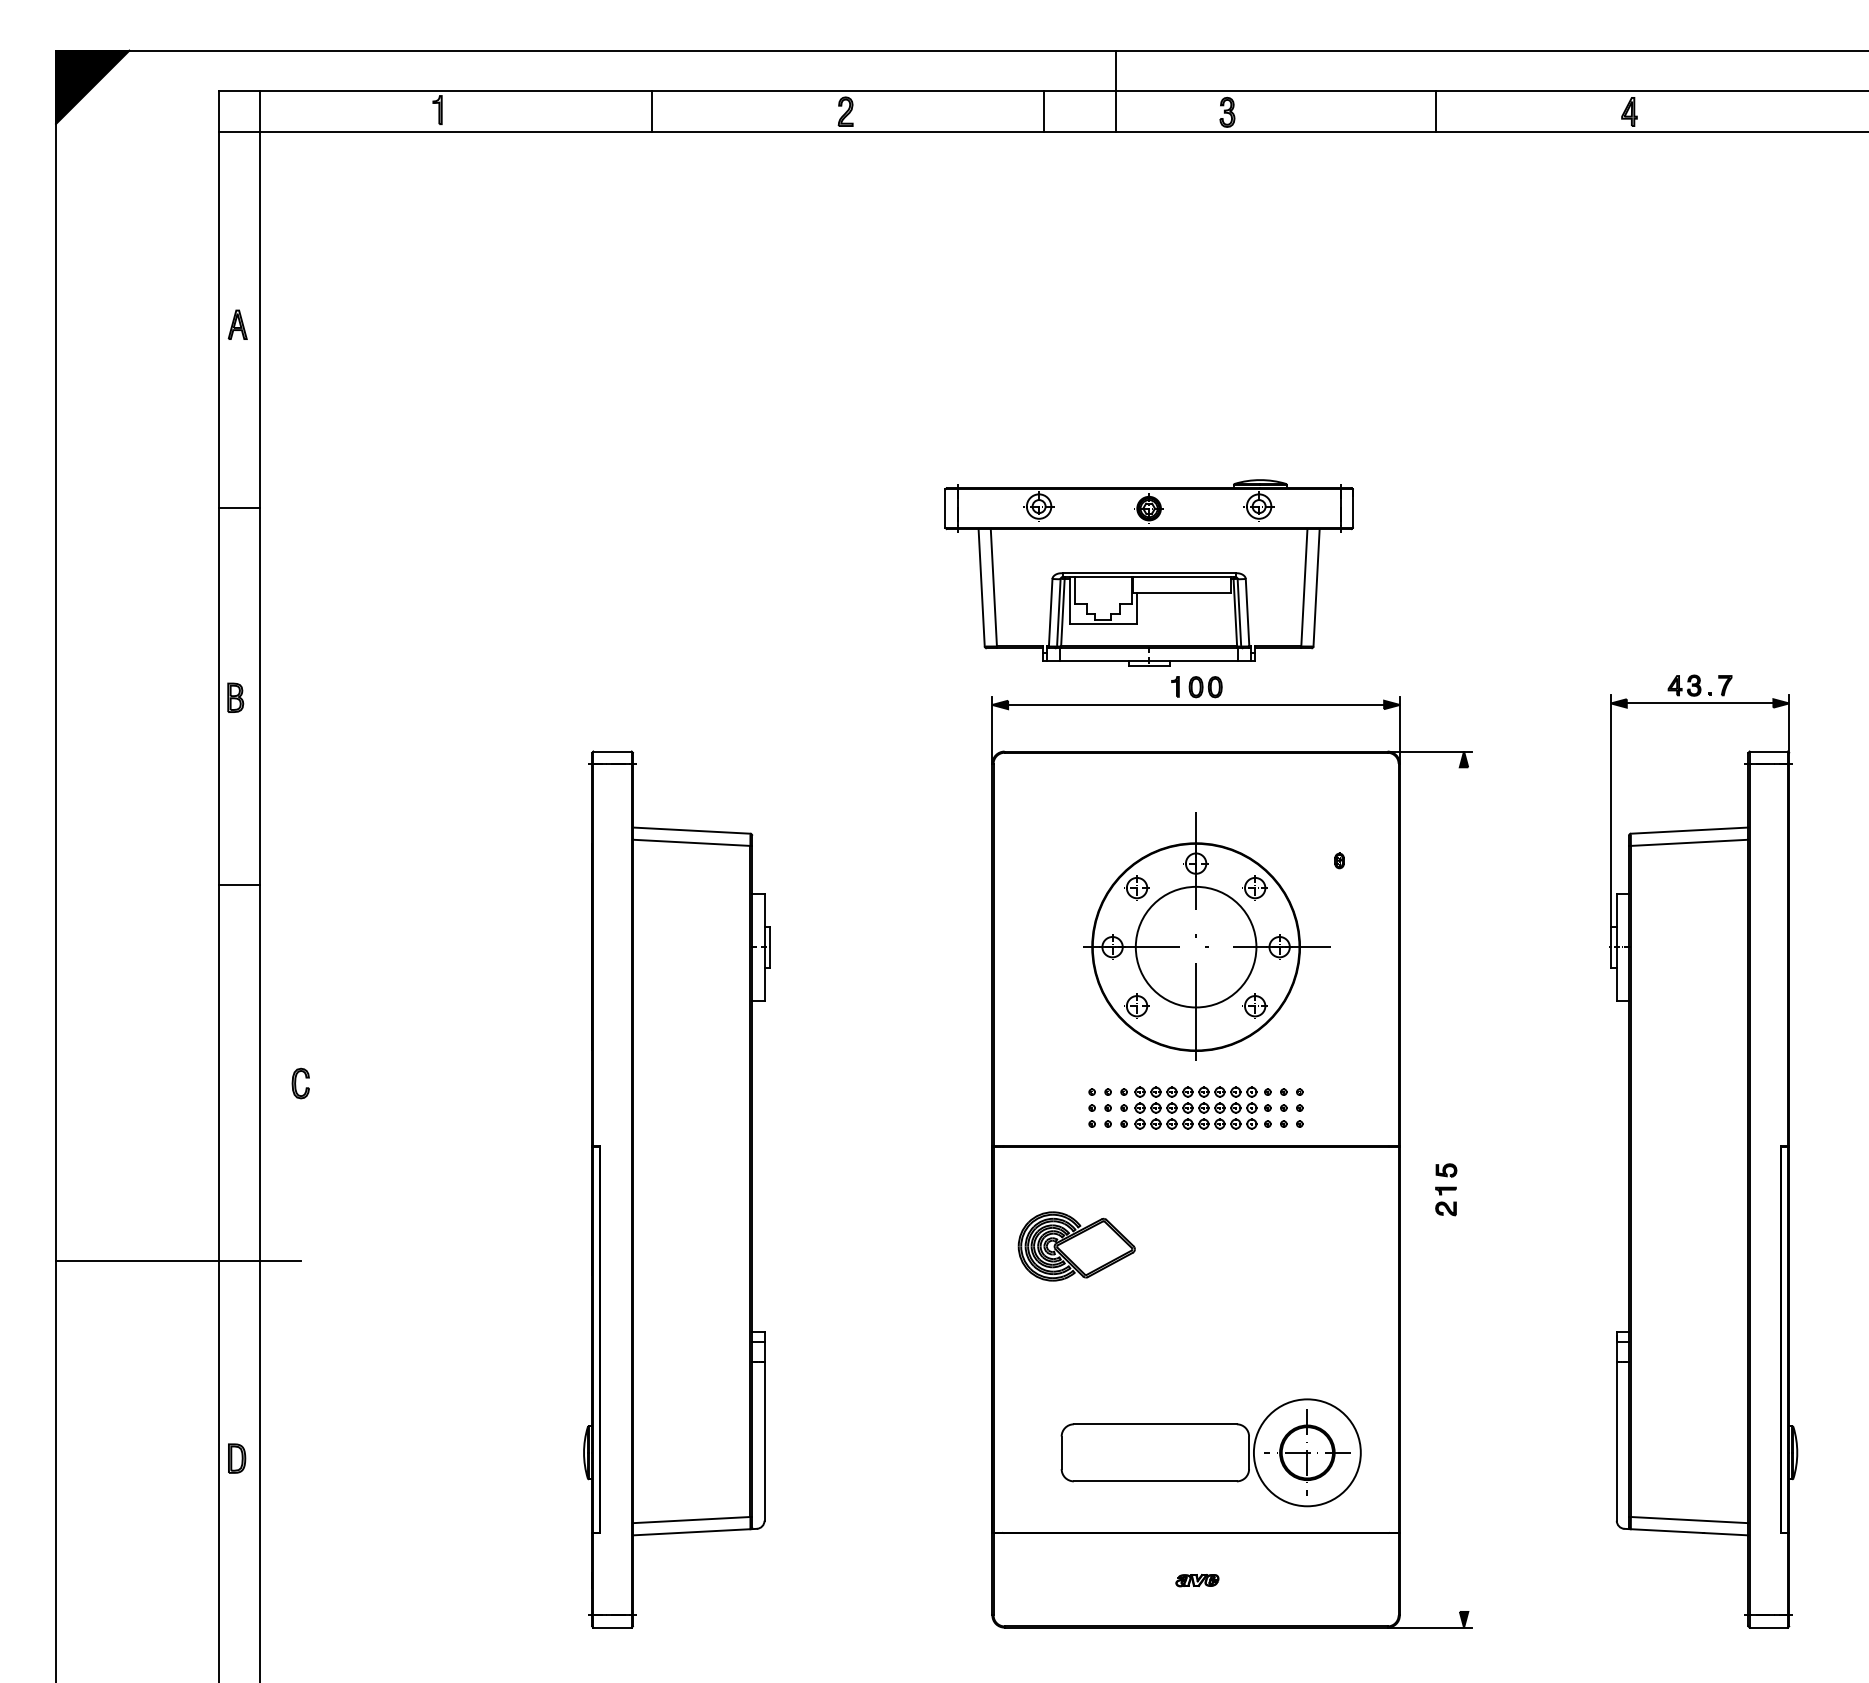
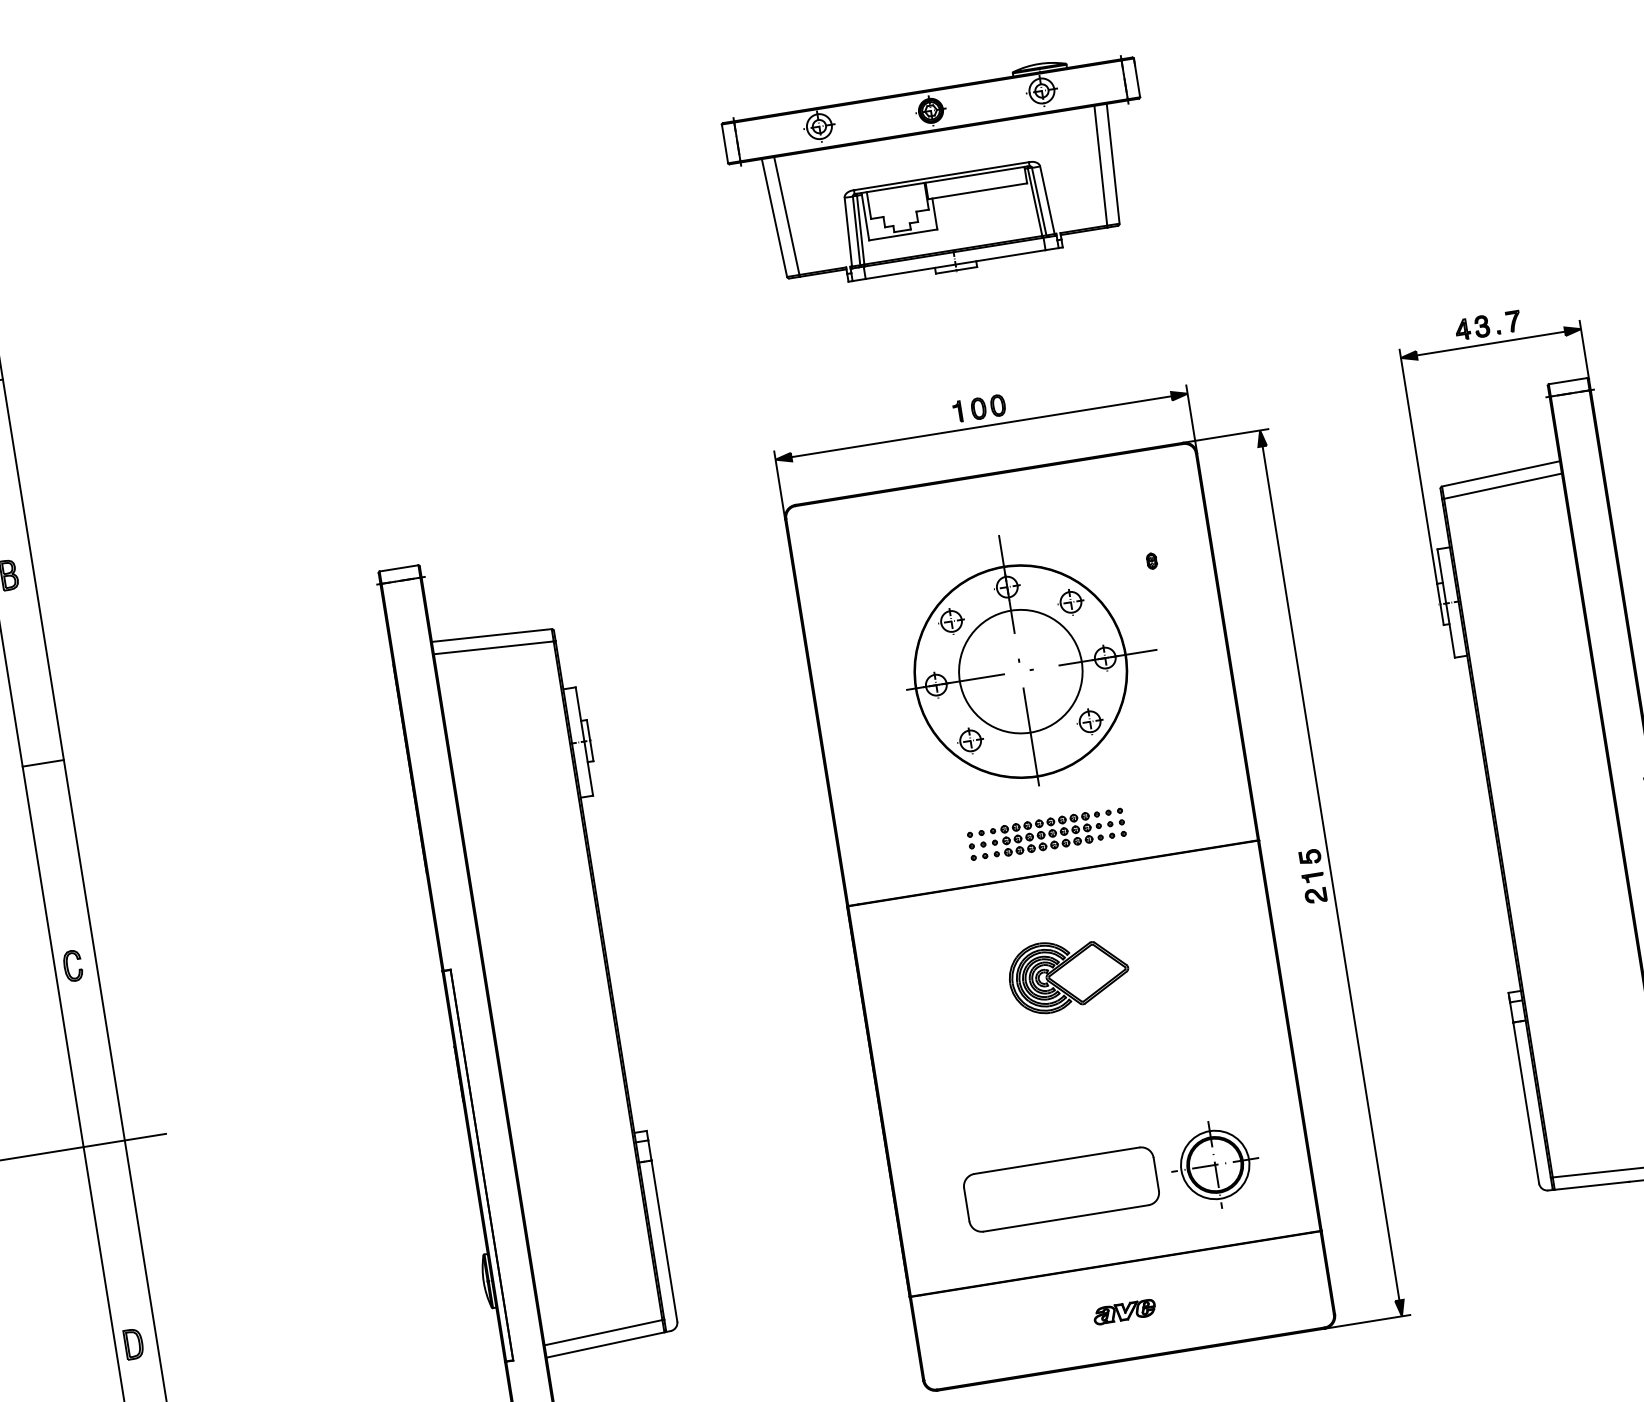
part: (1148, 572) -> (940, 175), moved
part: (300, 1083) -> (72, 965), moved
part: (1196, 1107) -> (1047, 833), size x0.71
line: (1464, 1189) -> (1331, 873), added
part: (1076, 1246) -> (1068, 974), moved
circle: (1306, 1452) -> (1214, 1164), size x0.62
part: (1197, 1580) -> (1124, 1311), size x1.43

